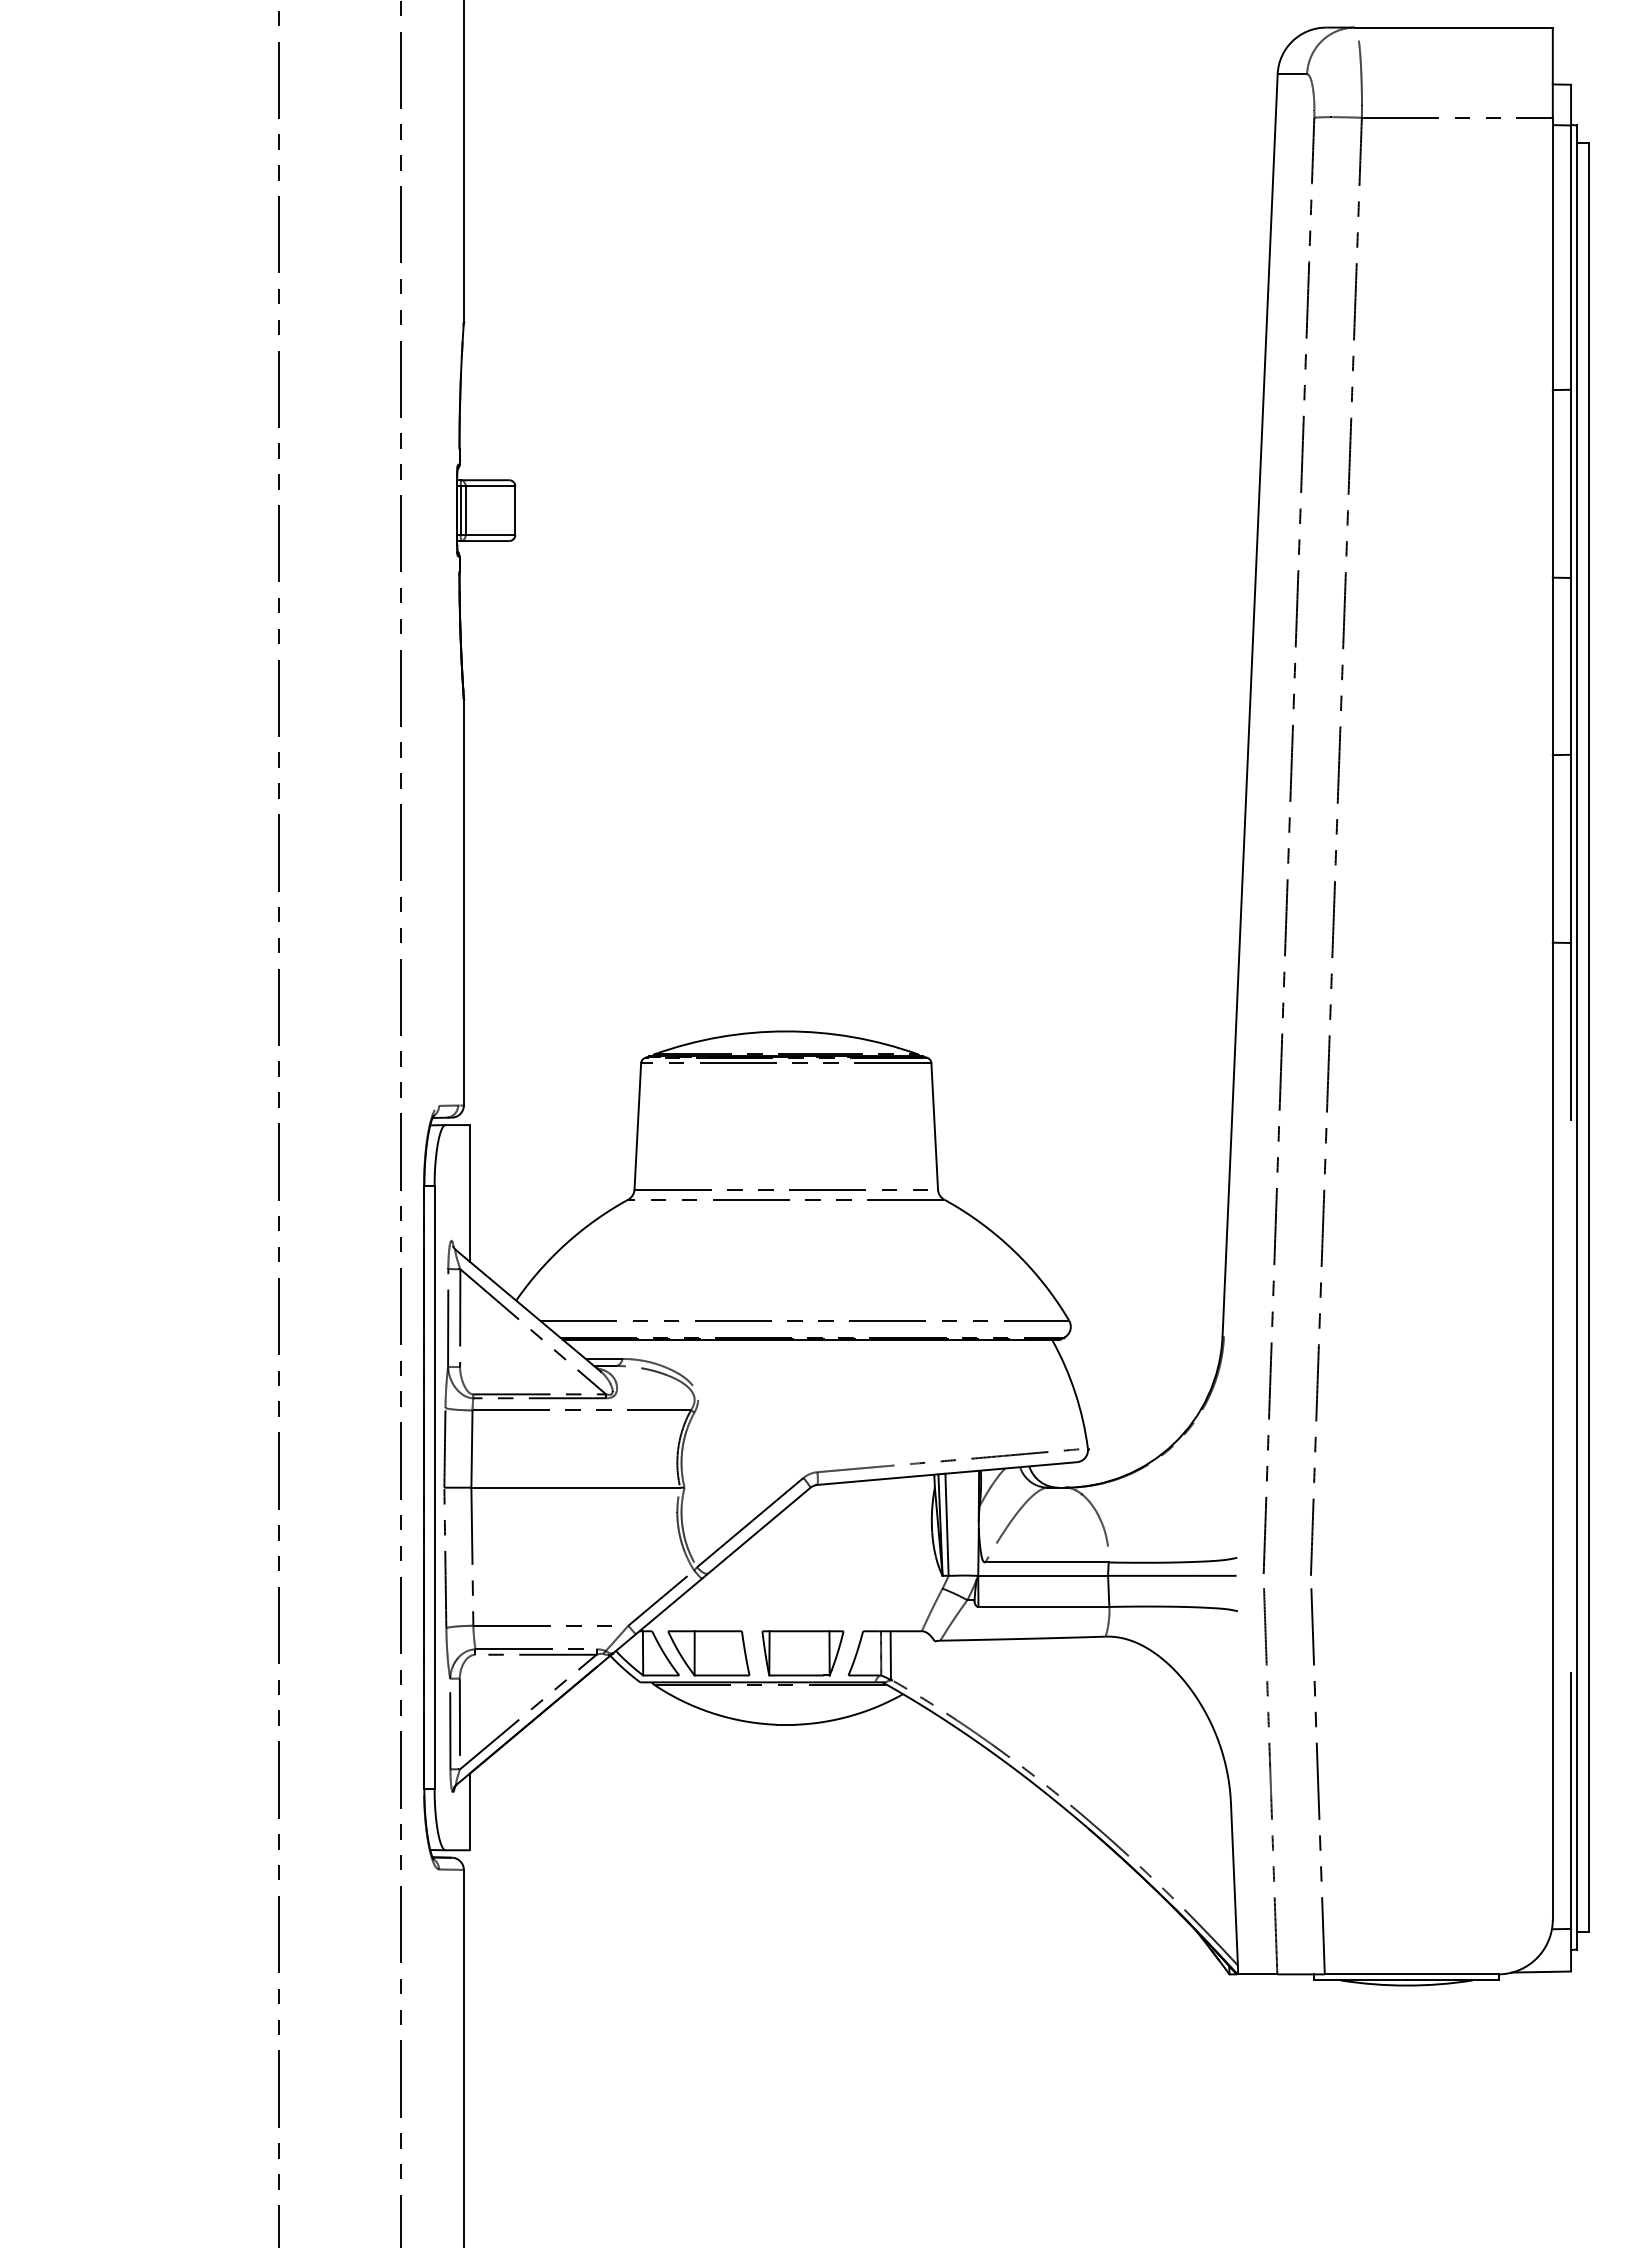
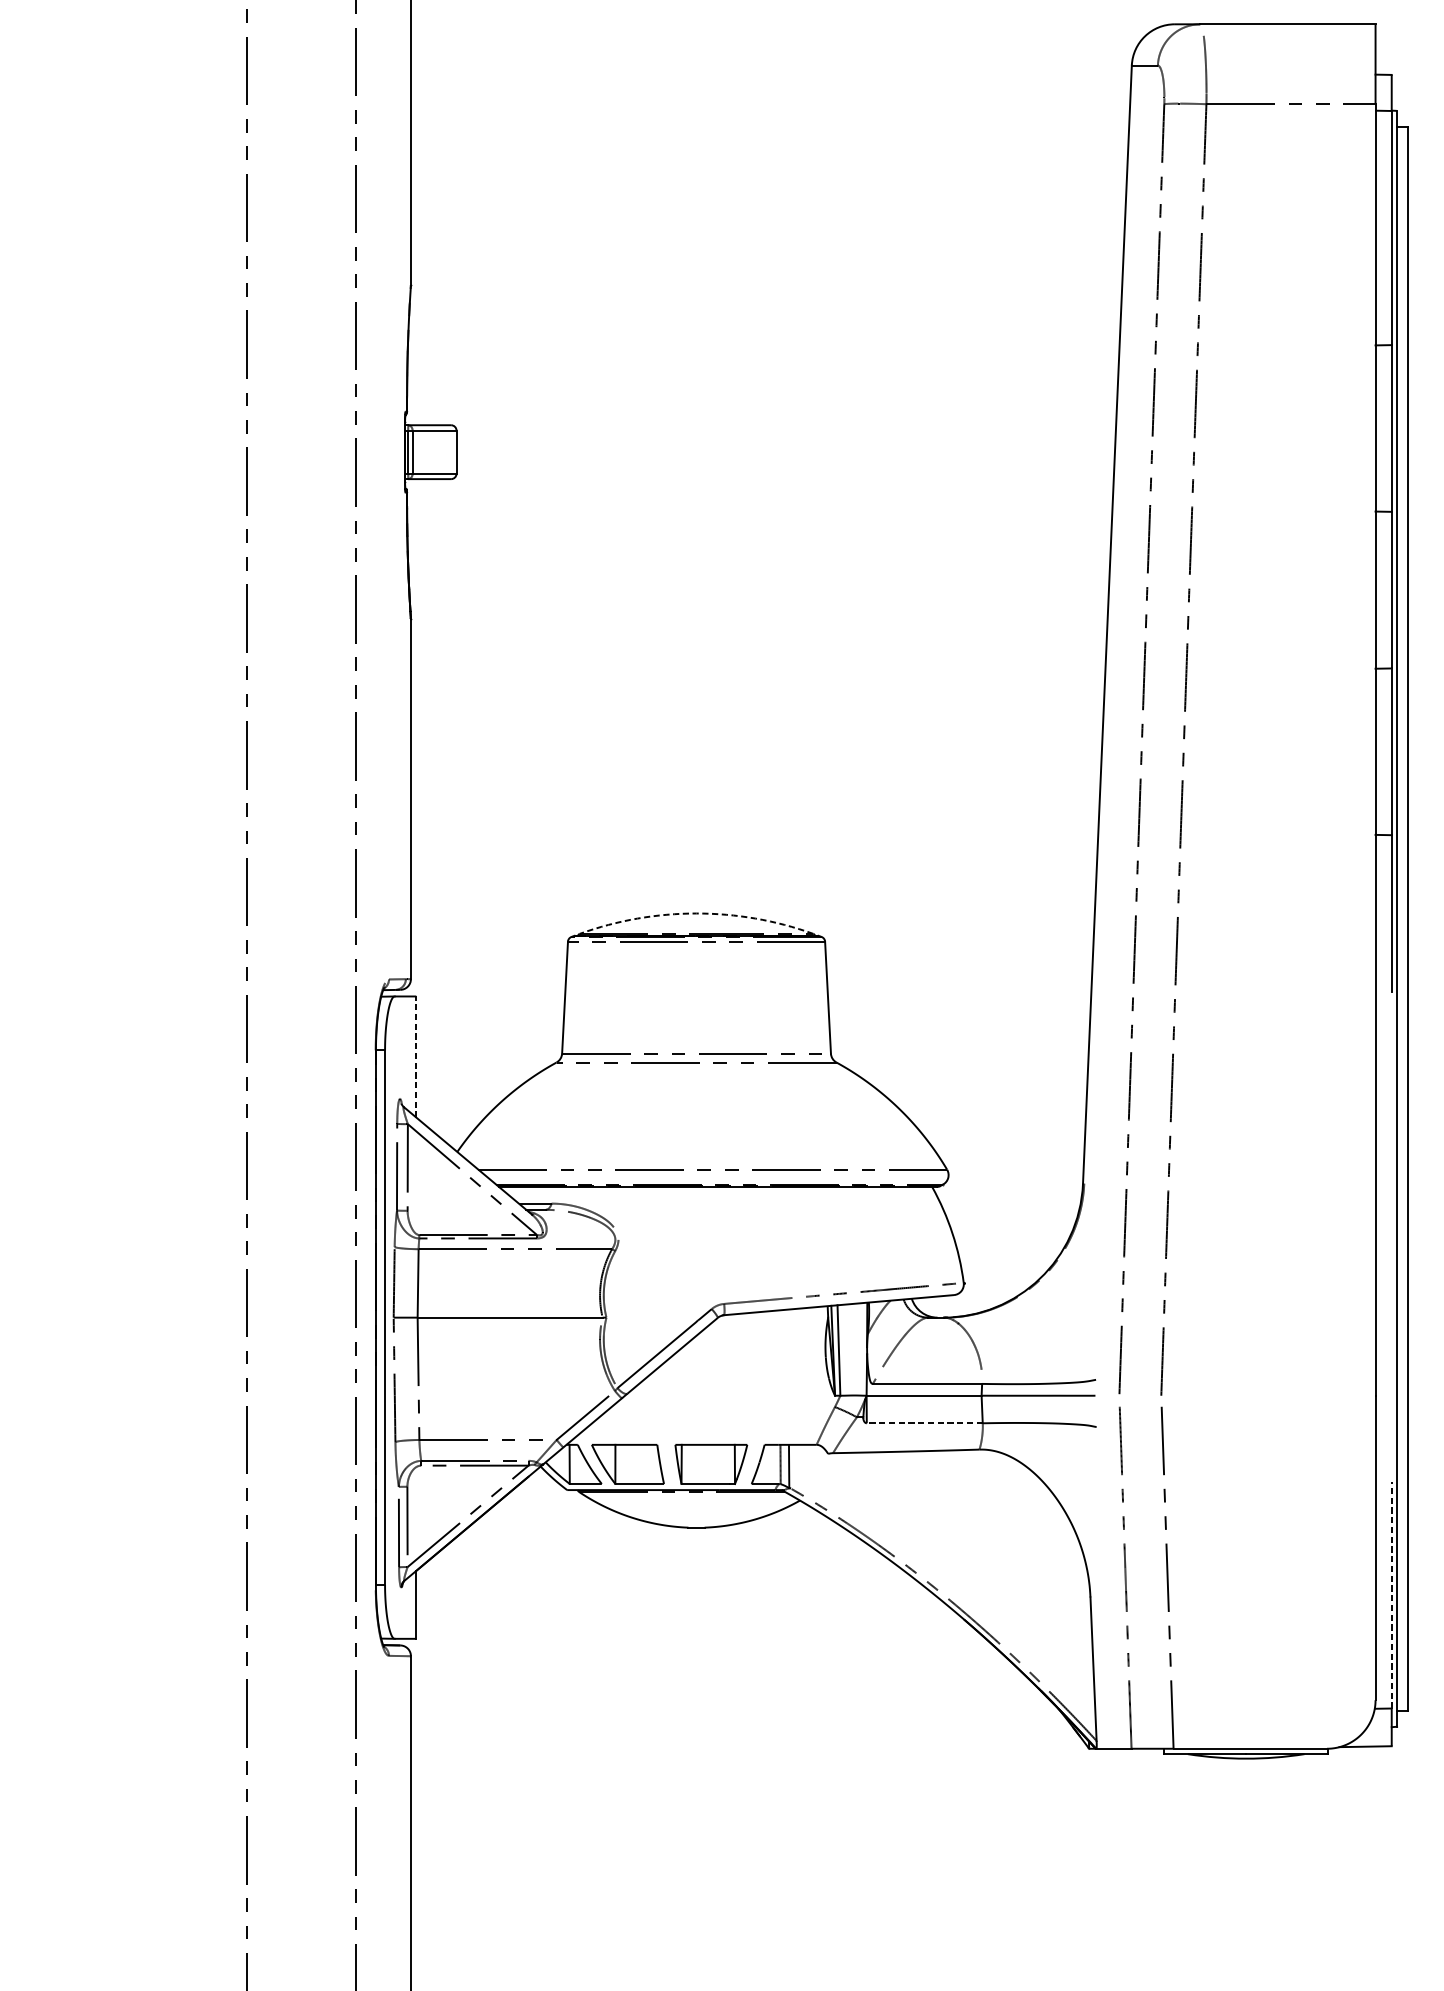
arc: (786, 1031) -> (696, 913), solid -> dashed
line: (469, 1192) -> (415, 1056), solid -> dashed
line: (1043, 1606) -> (924, 1422), solid -> dashed
line: (1571, 1801) -> (1392, 1595), solid -> dashed

